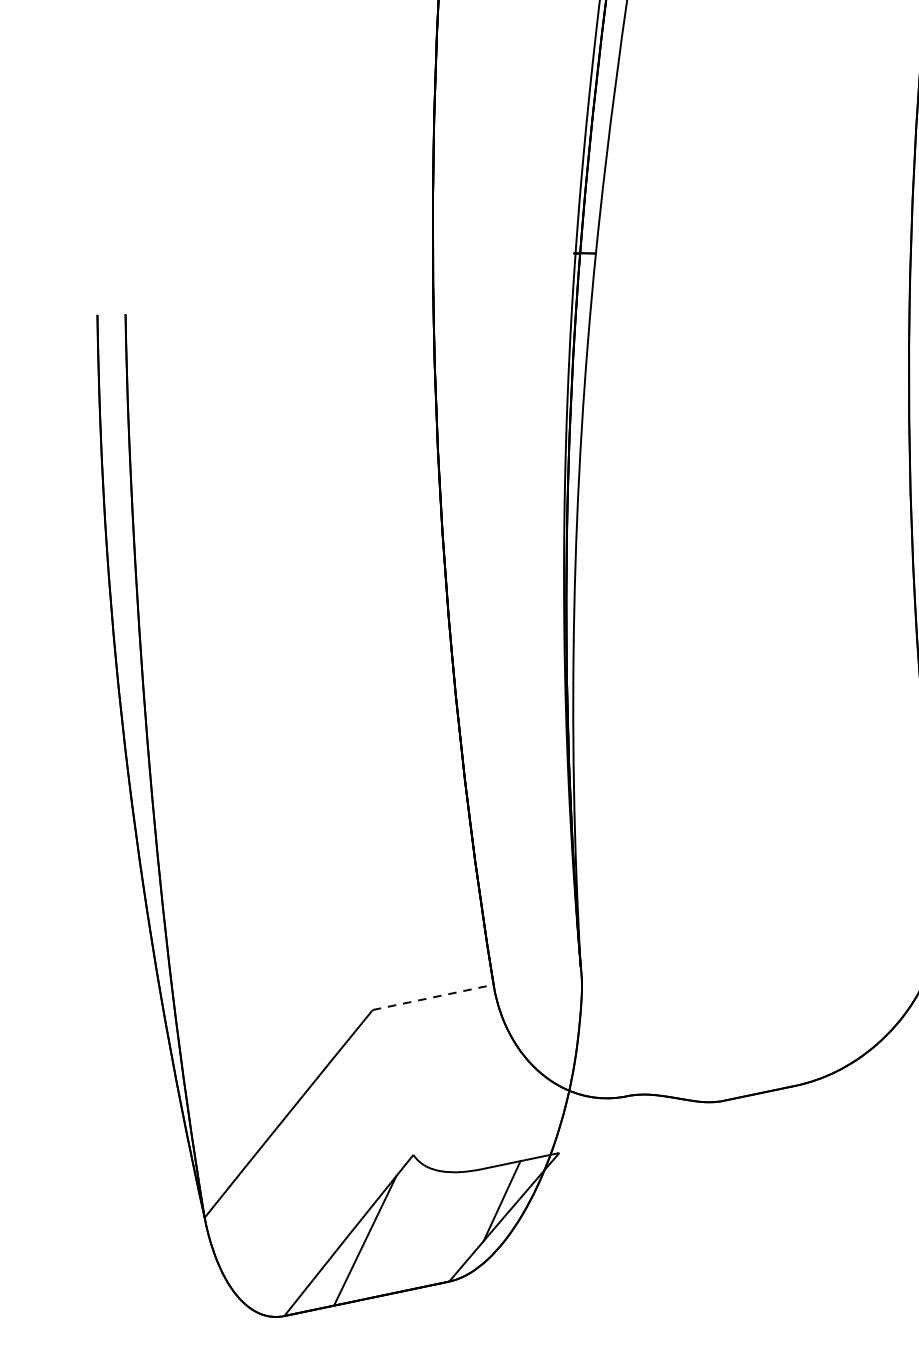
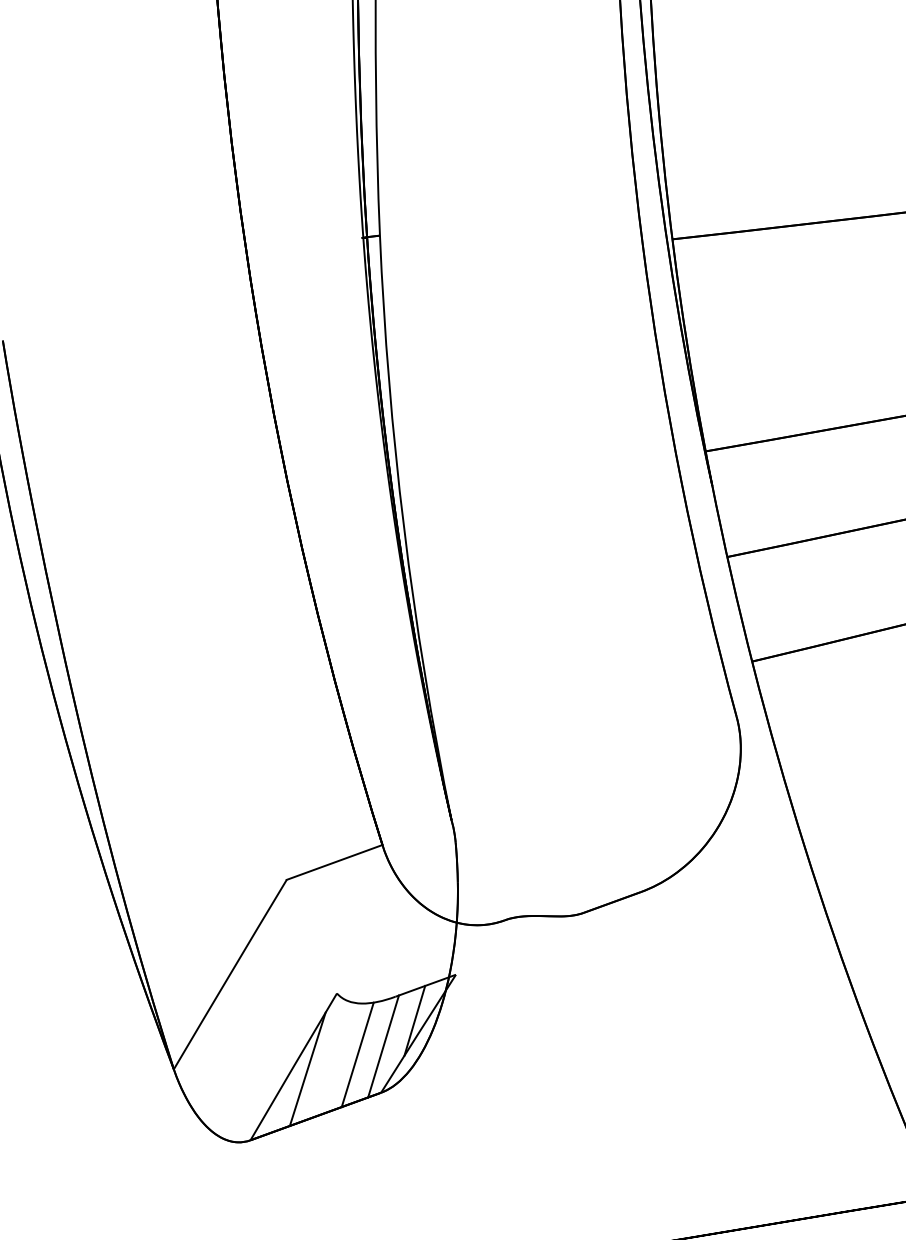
line: (433, 997) -> (334, 862), dashed -> solid
line: (460, 1226) -> (383, 1046), added
line: (427, 1231) -> (357, 1054), added

